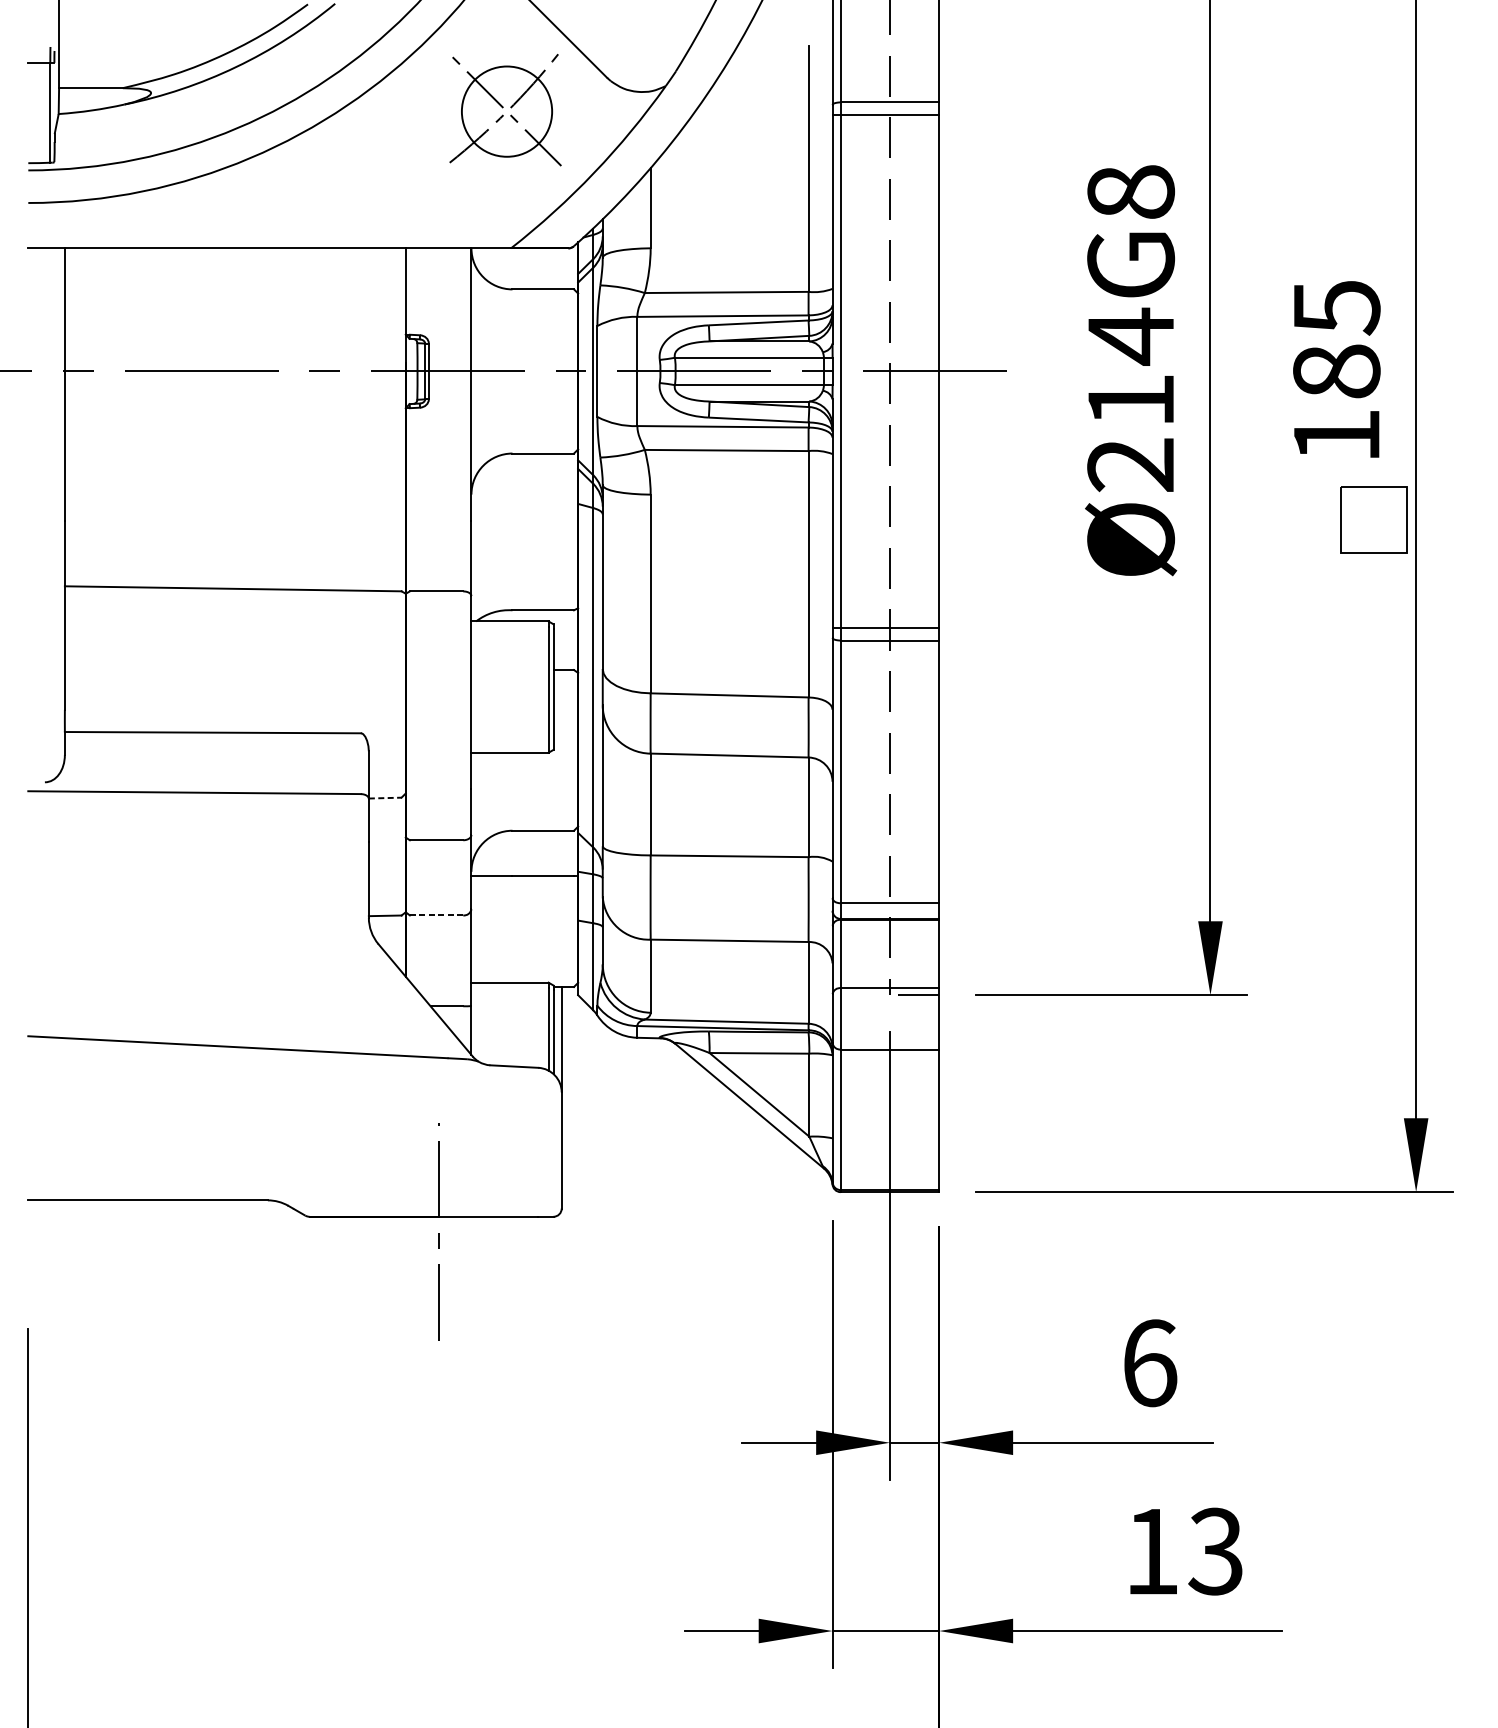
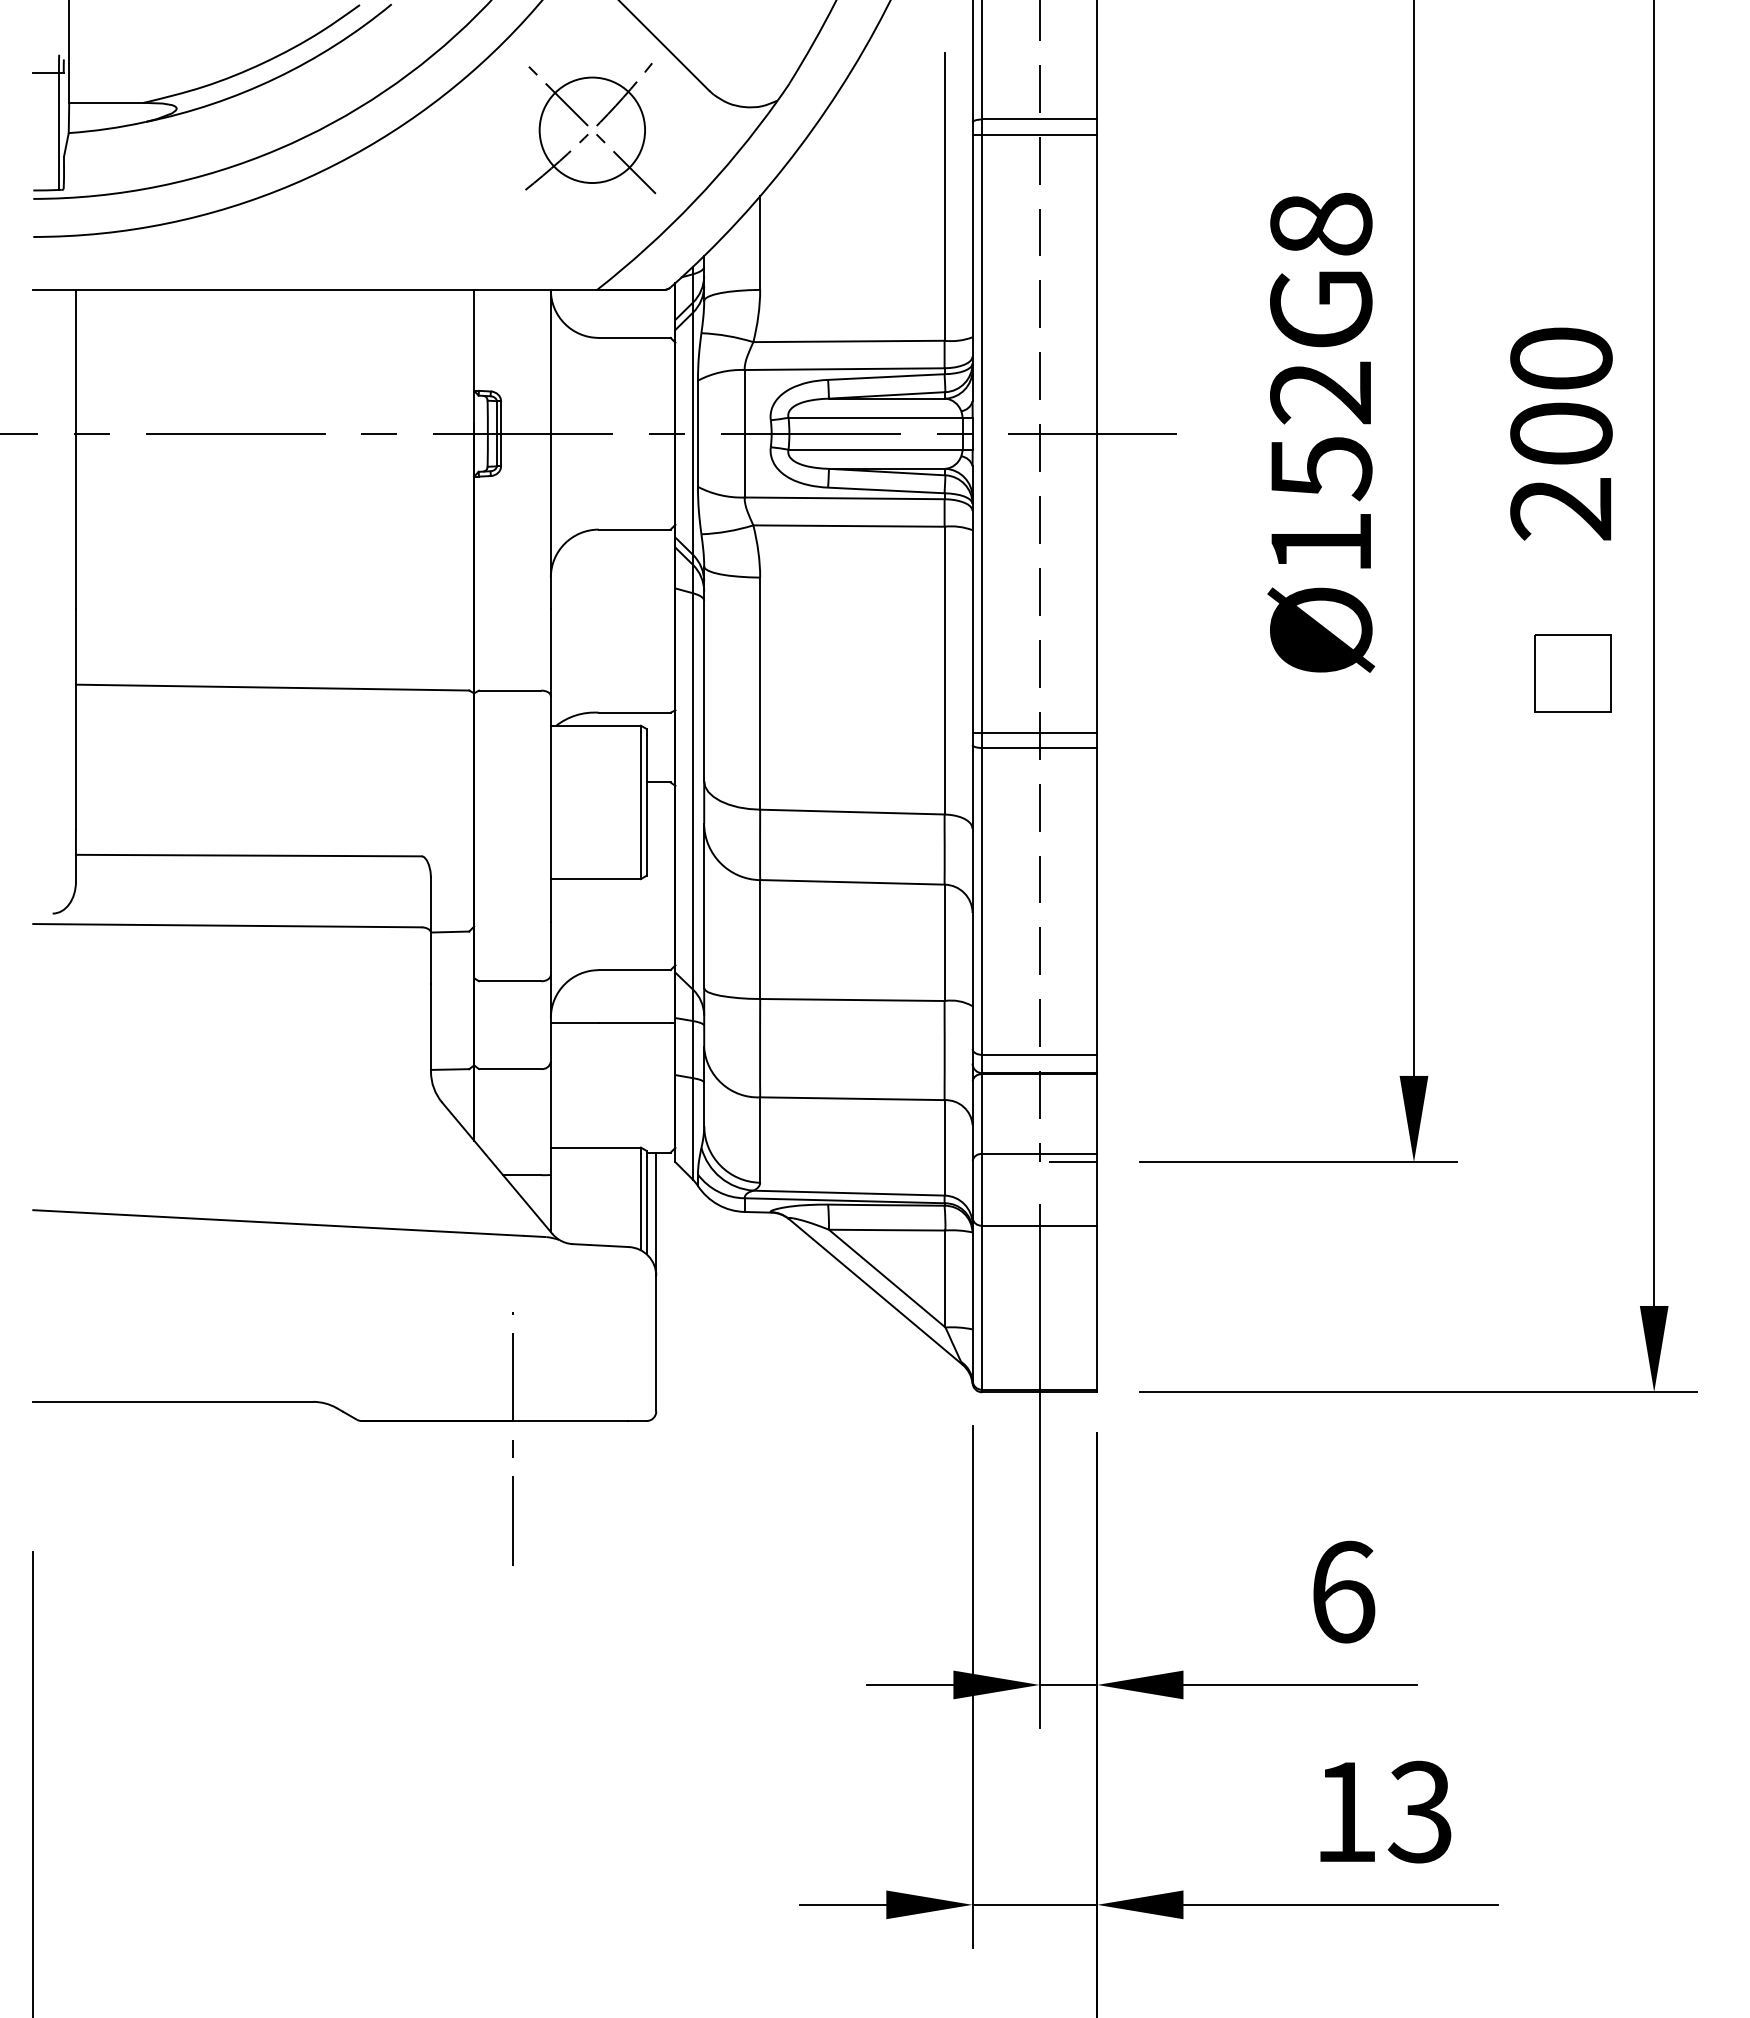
text: (1336, 371) -> (1561, 433), 185 -> 200
text: (1131, 399) -> (1321, 466), Ø214G8 -> Ø152G8
part: (1373, 520) -> (1572, 673), moved
line: (385, 798) -> (450, 932), dashed -> solid
line: (436, 915) -> (510, 1069), dashed -> solid

